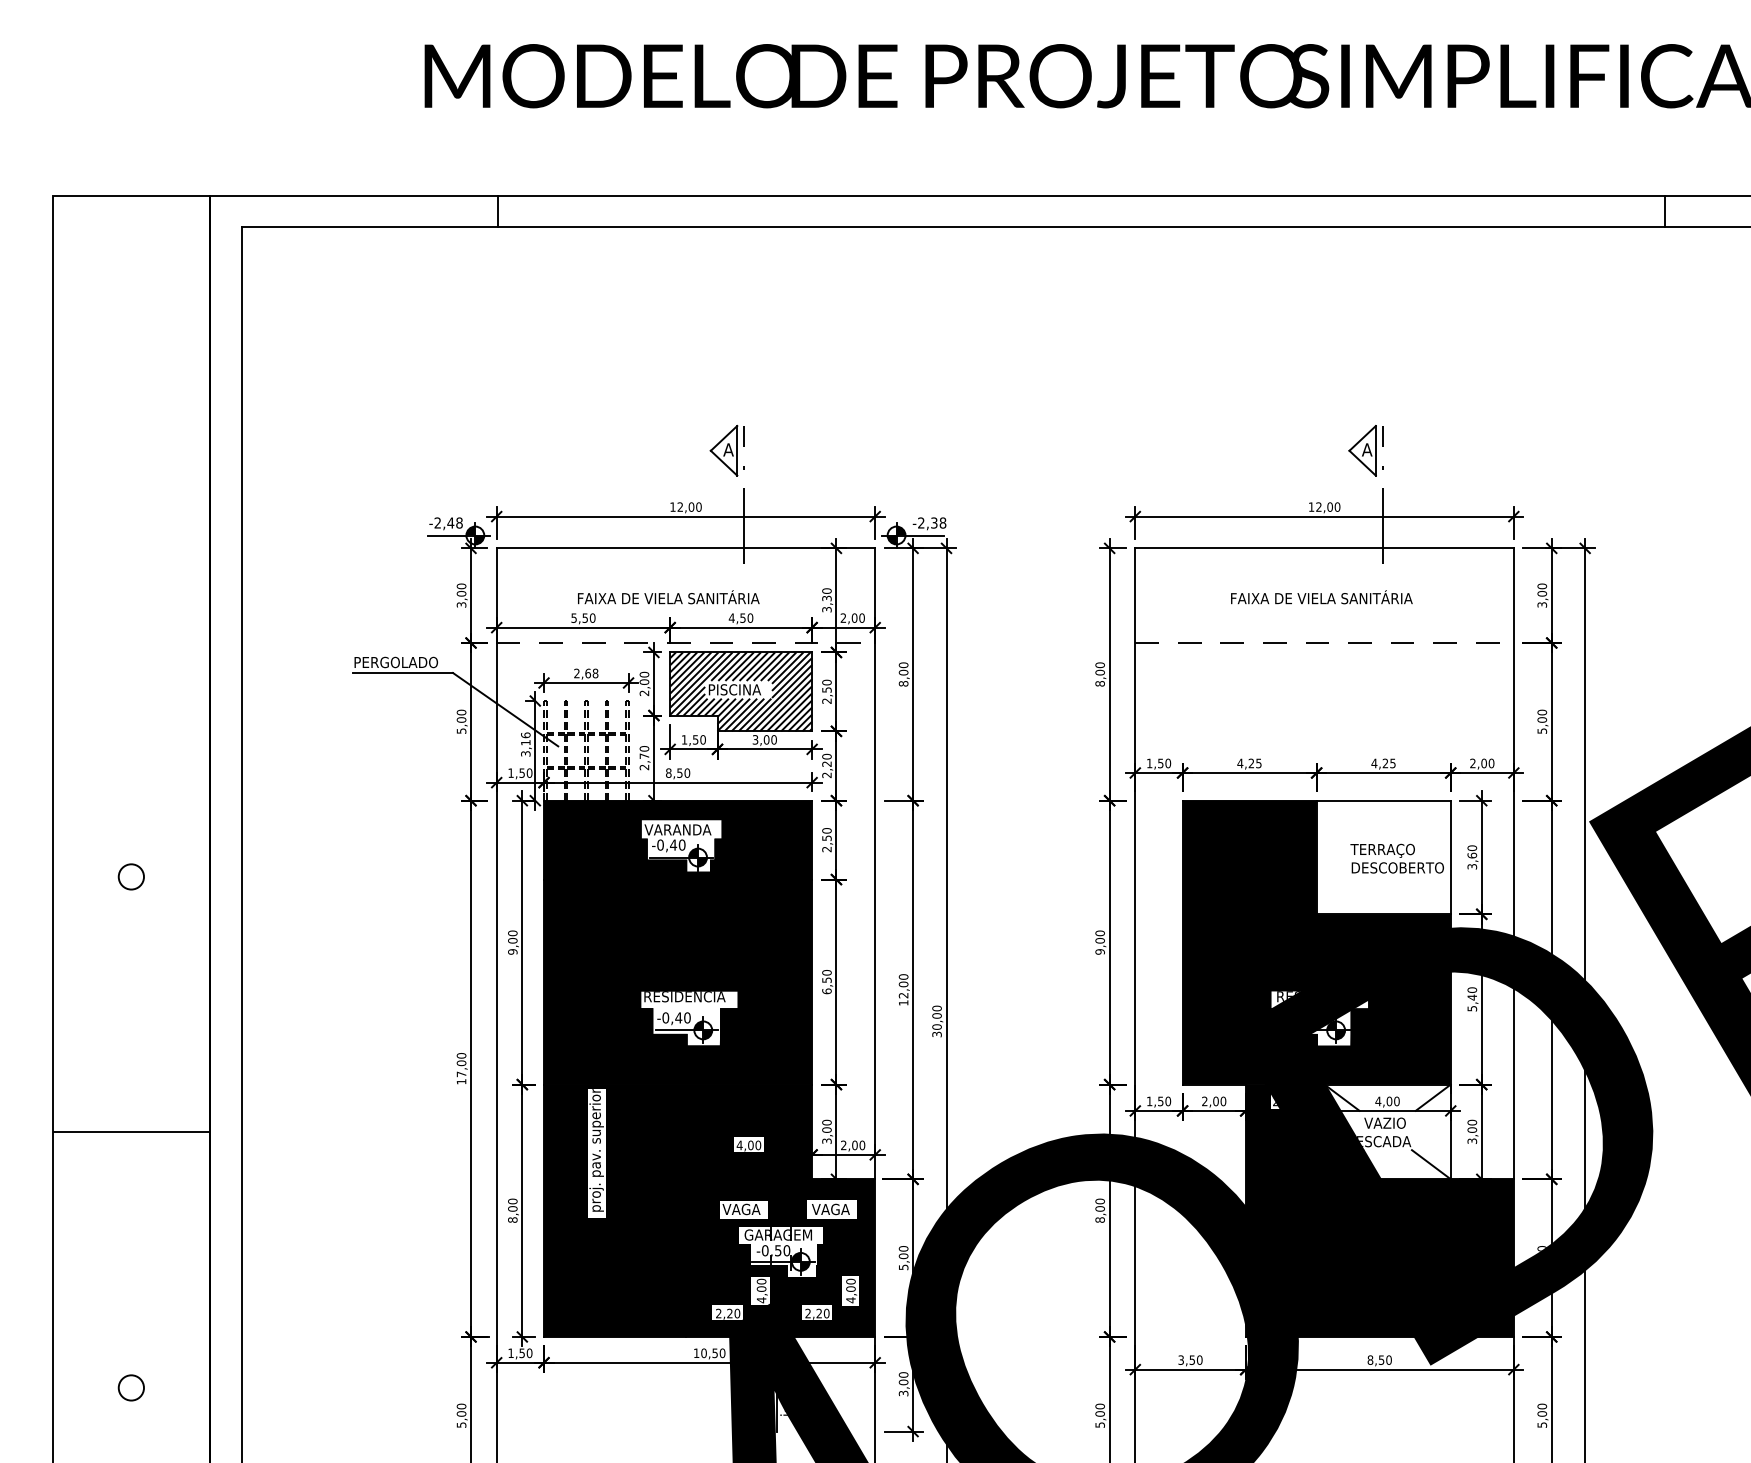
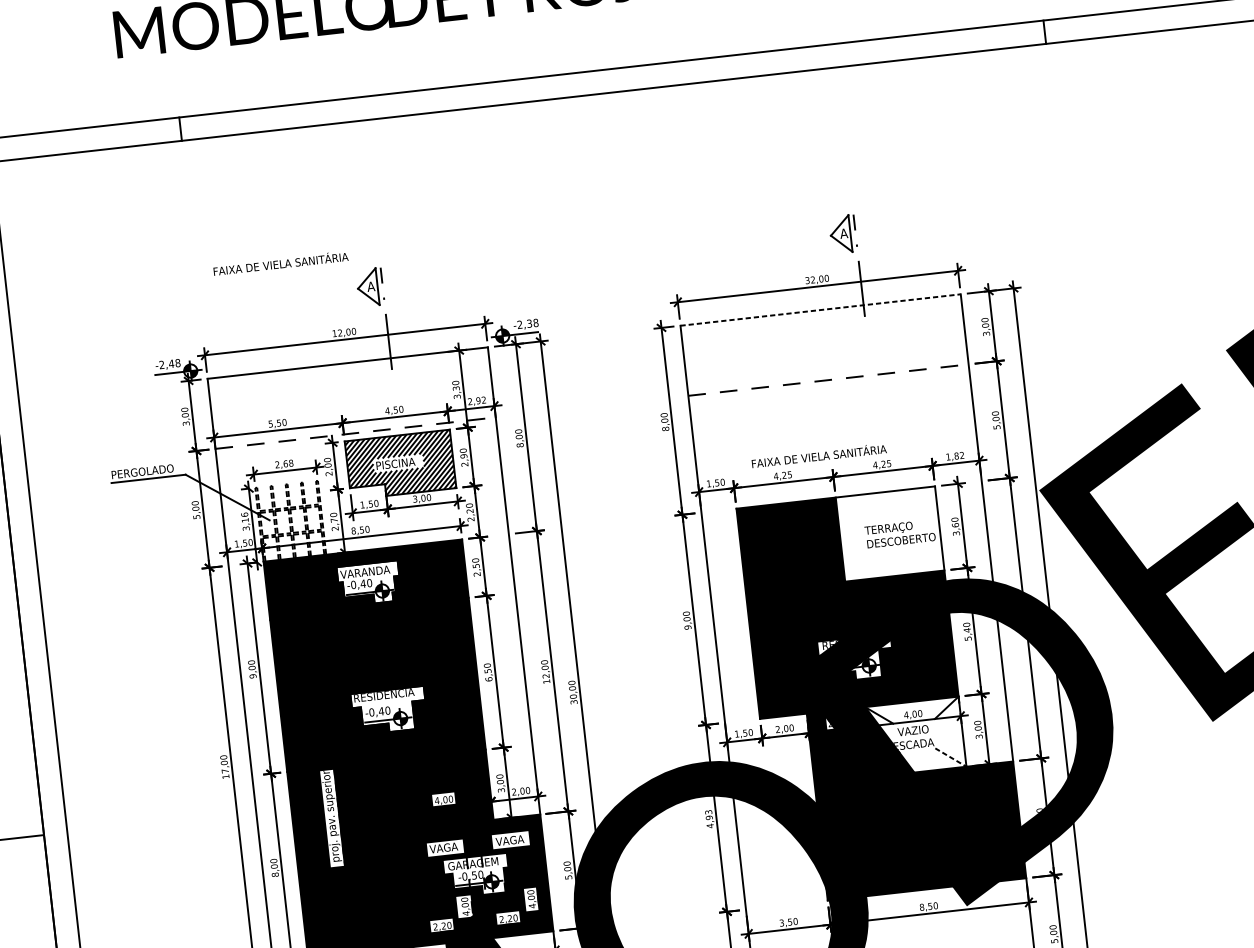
text: (1311, 506) -> (807, 280), 12,00 -> 32,00
line: (1325, 548) -> (821, 310), solid -> dashed
text: (668, 597) -> (280, 263), moved
text: (1321, 597) -> (818, 455), moved
text: (857, 617) -> (480, 400), 2,00 -> 2,92
text: (826, 689) -> (463, 455), 2,50 -> 2,90
text: (1482, 763) -> (955, 456), 2,00 -> 1,82
line: (1431, 1165) -> (951, 758), solid -> dashed
text: (1099, 1210) -> (708, 819), 8,00 -> 4,93

